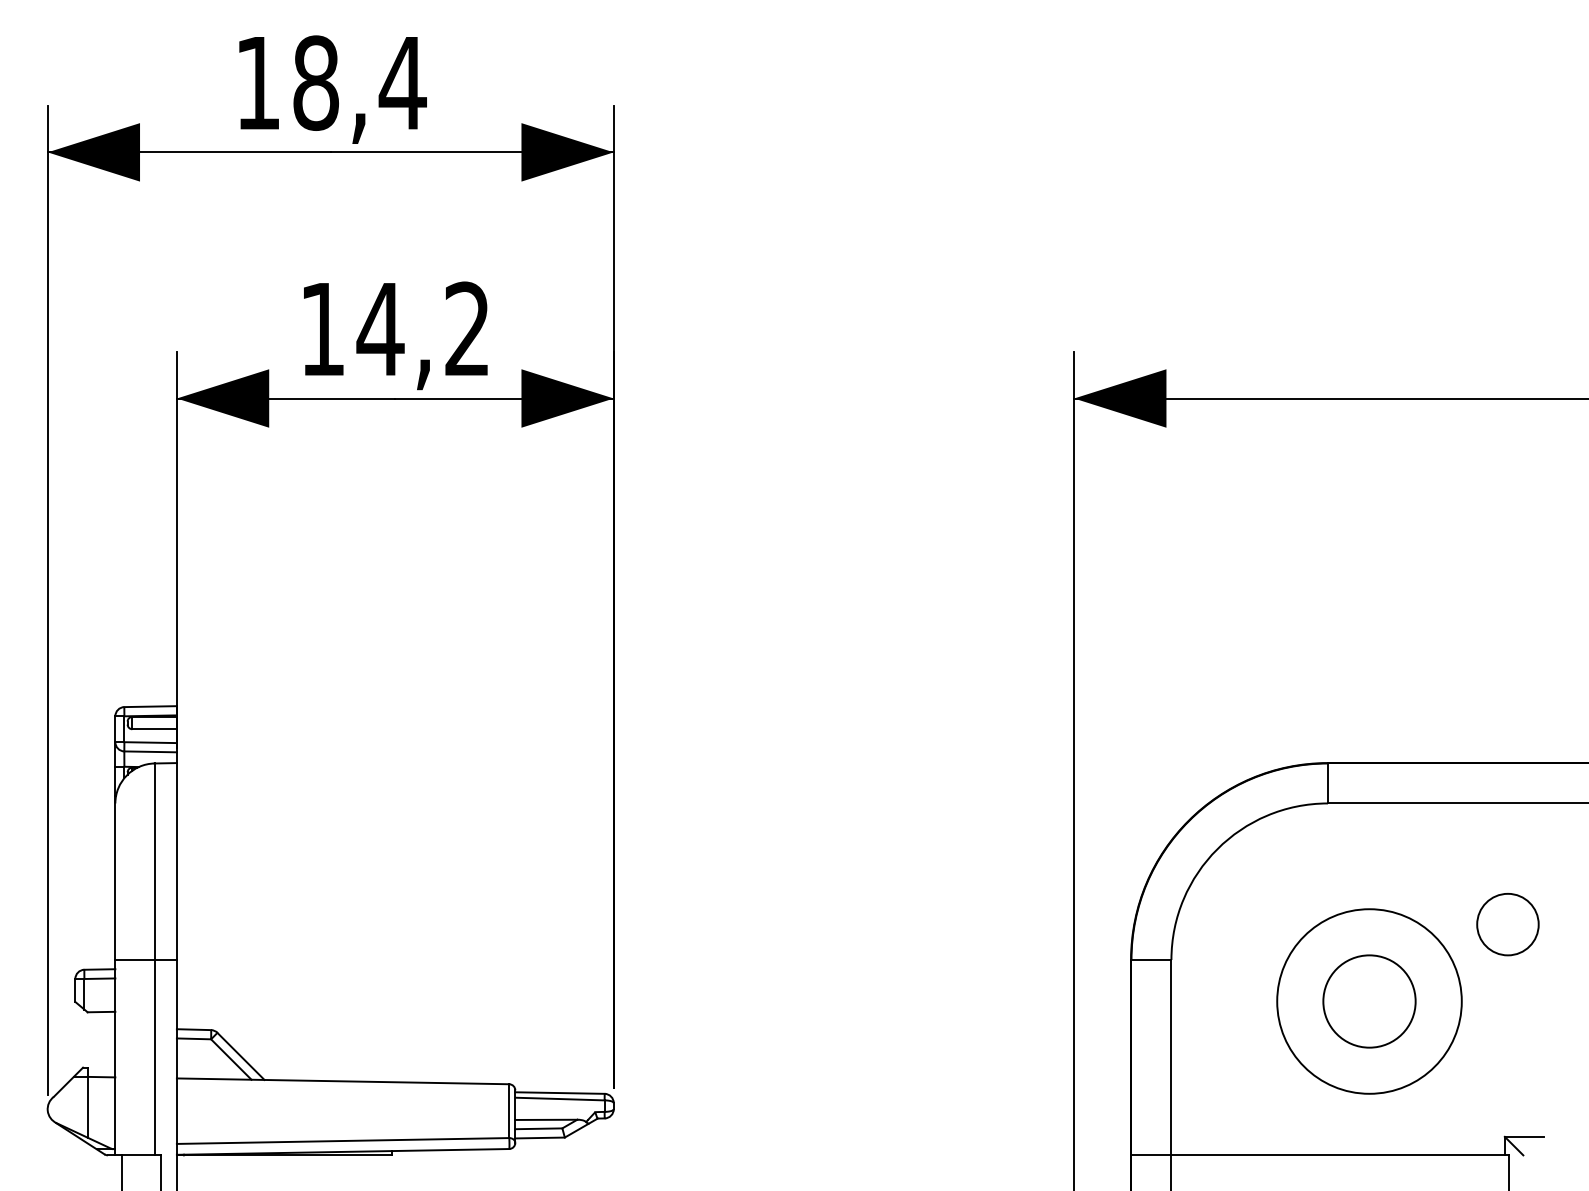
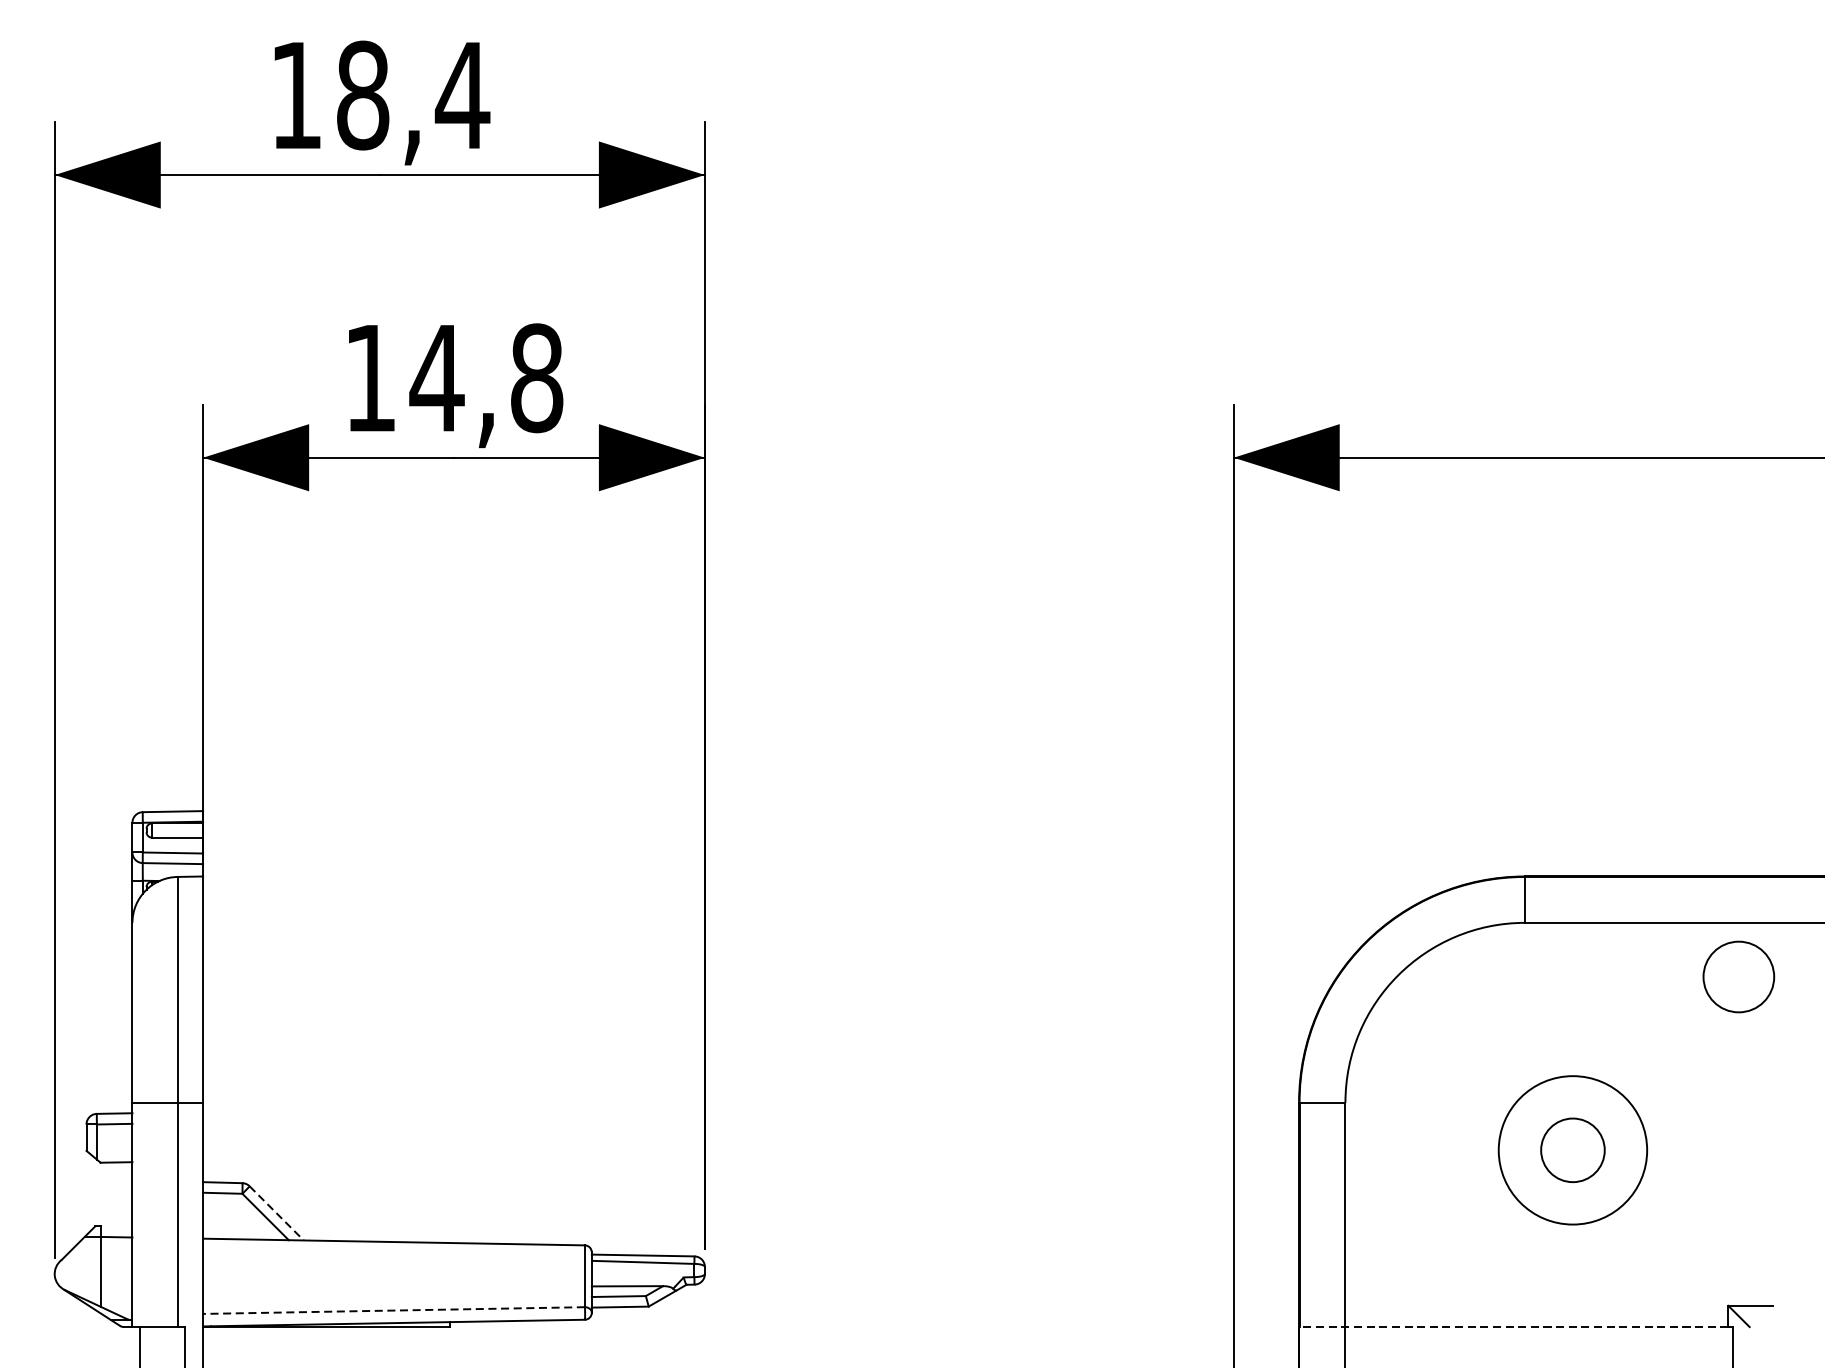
text: (467, 329) -> (536, 378), 14,2 -> 14,8
circle: (1507, 924) -> (1738, 976), moved
circle: (1369, 1001) -> (1572, 1150), size x0.6
circle: (1369, 1001) -> (1572, 1150), size x0.7
line: (241, 1056) -> (277, 1213), solid -> dashed
line: (342, 1141) -> (393, 1311), solid -> dashed
line: (1318, 1155) -> (1514, 1327), solid -> dashed

